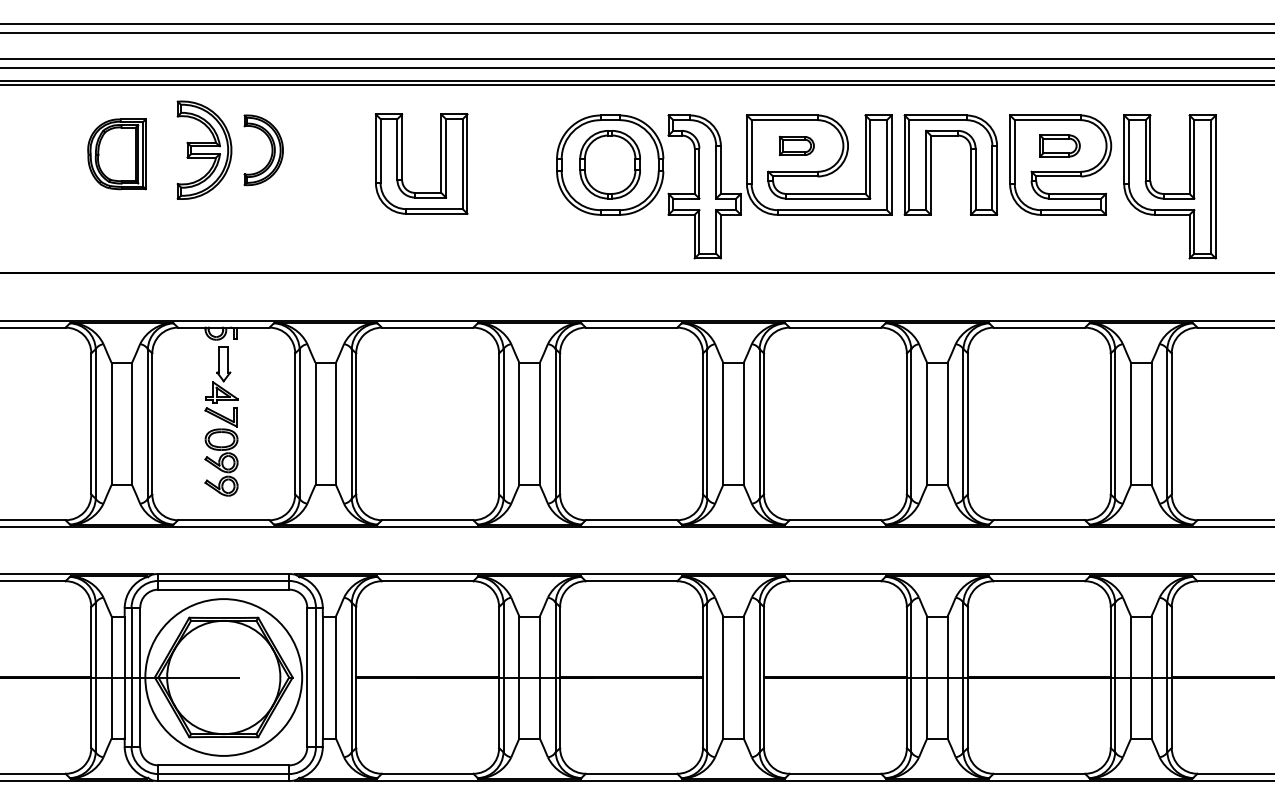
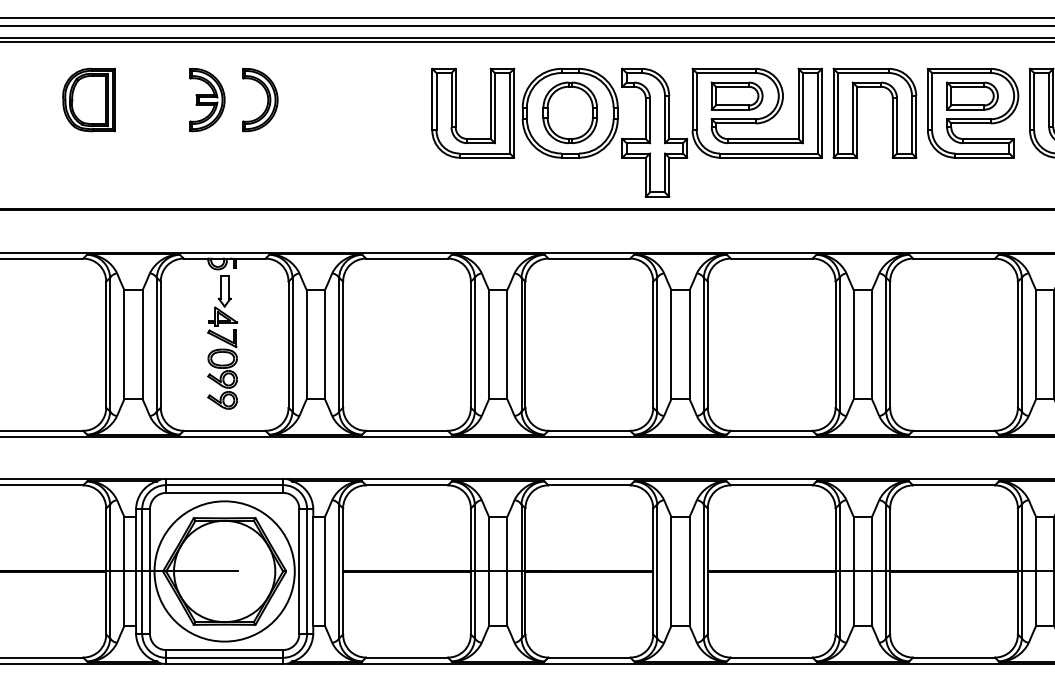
part: (796, 145) -> (736, 95), size x1.67
part: (1059, 145) -> (972, 95), size x1.43
part: (204, 150) -> (207, 100), size x0.71
part: (116, 154) -> (88, 100), moved
part: (402, 163) -> (456, 112), moved

